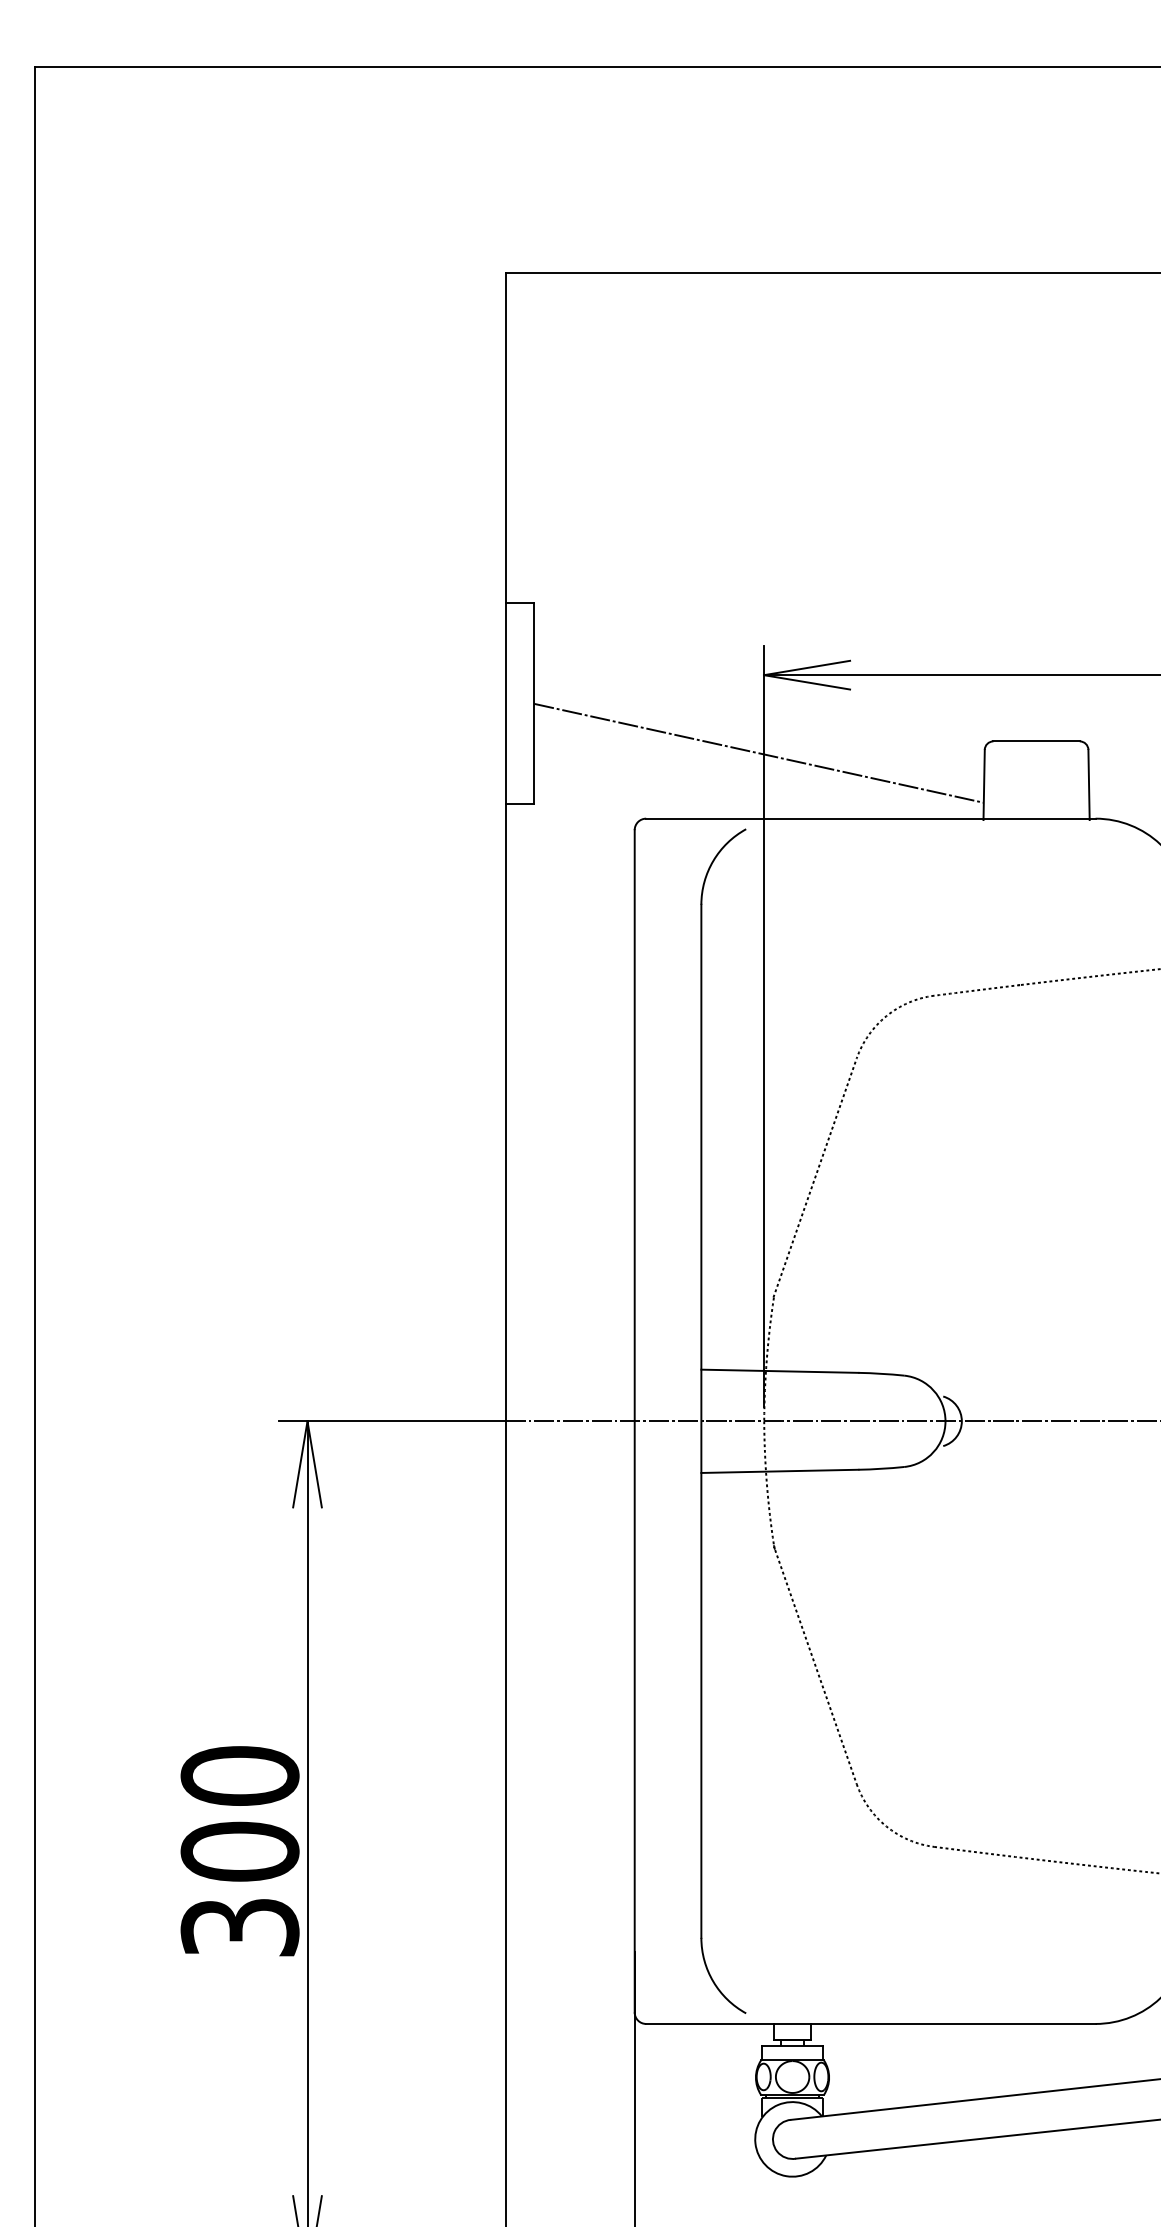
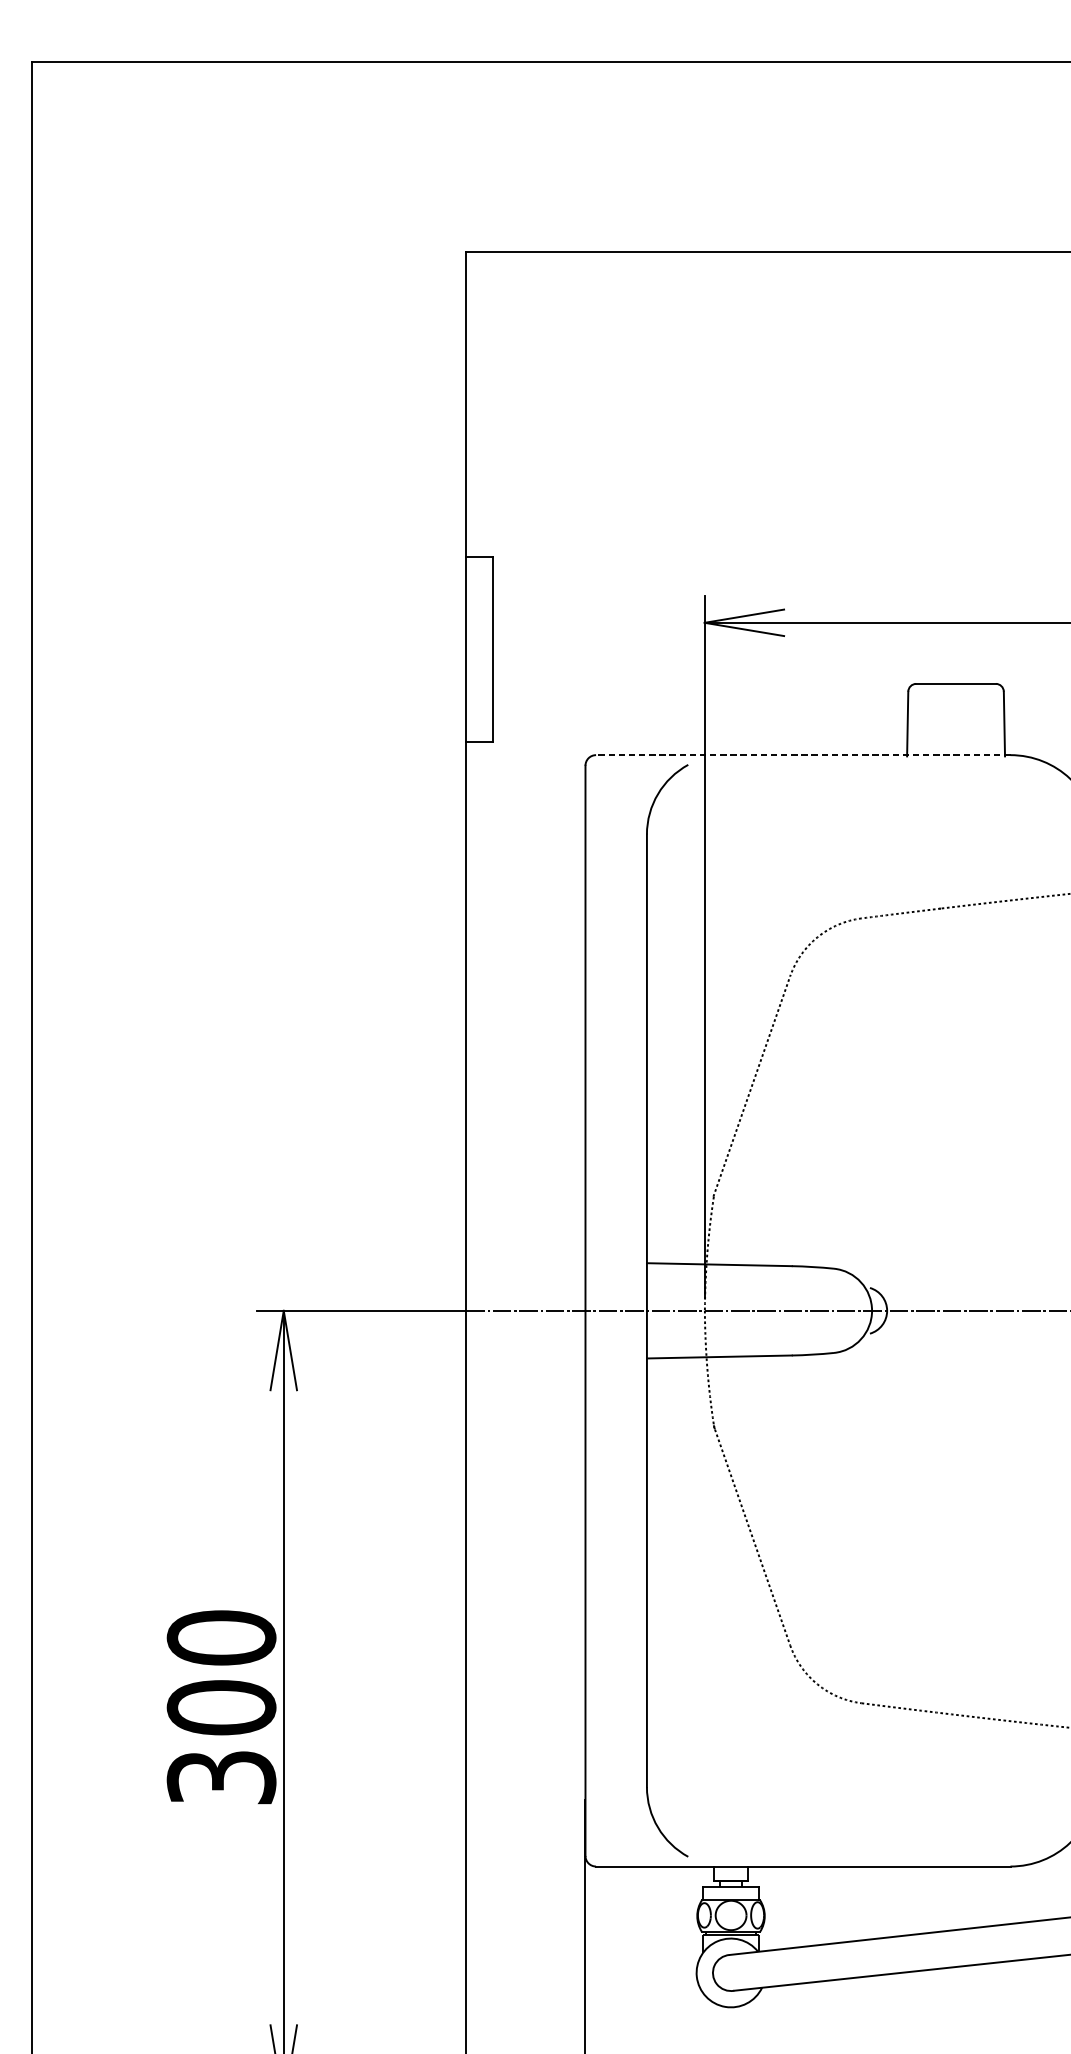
line: (758, 752) -> (699, 694), removed
line: (870, 818) -> (802, 754), solid -> dashed

